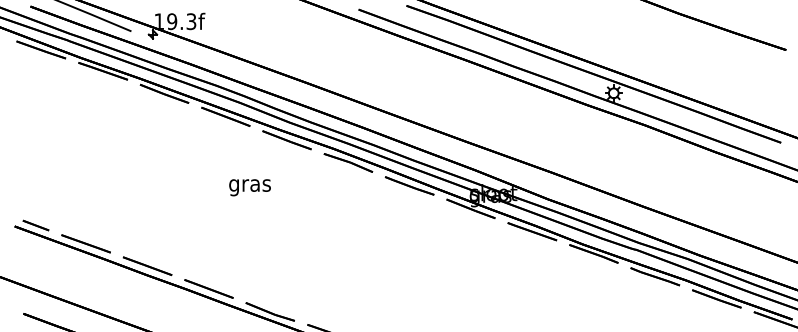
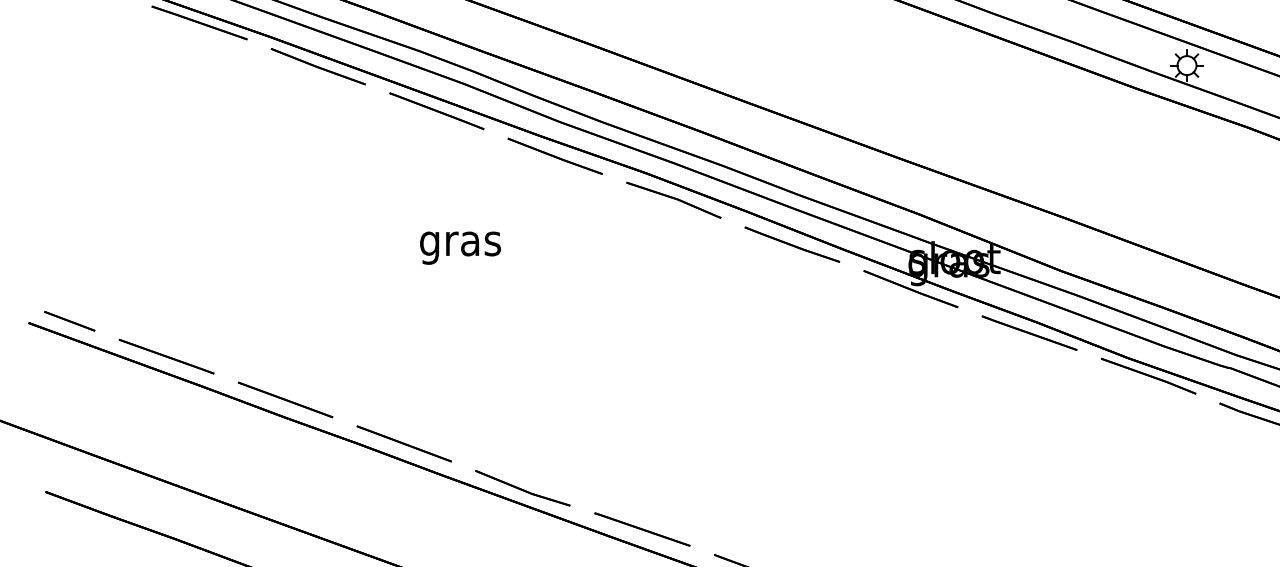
text: (249, 187) -> (459, 247), moved

